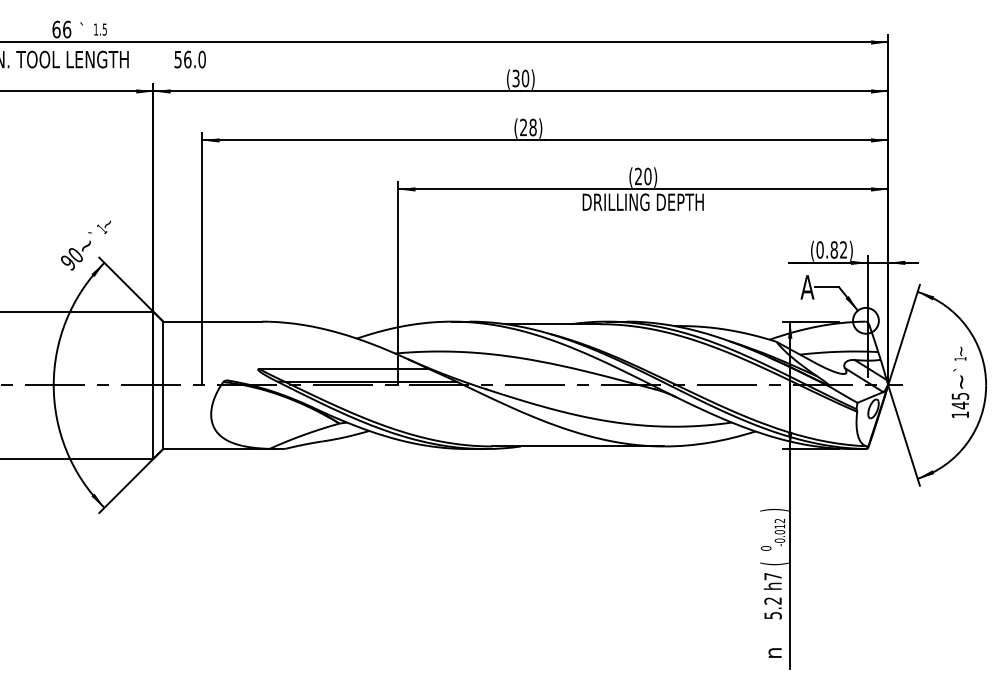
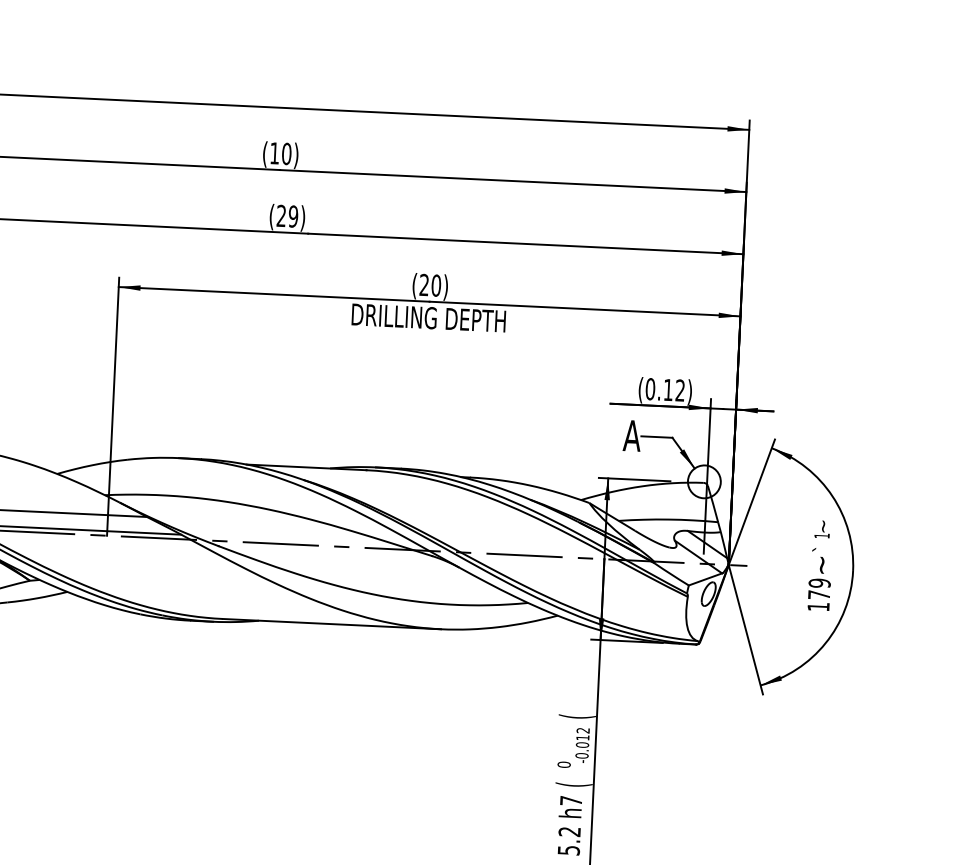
text: (515, 78) -> (274, 153), (30) -> (10)
text: (532, 127) -> (292, 216), (28) -> (29)
text: (833, 249) -> (667, 389), (0.82) -> (0.12)
text: (959, 400) -> (818, 588), 145 -> 179
text: (774, 509) -> (577, 715), ) -> (

